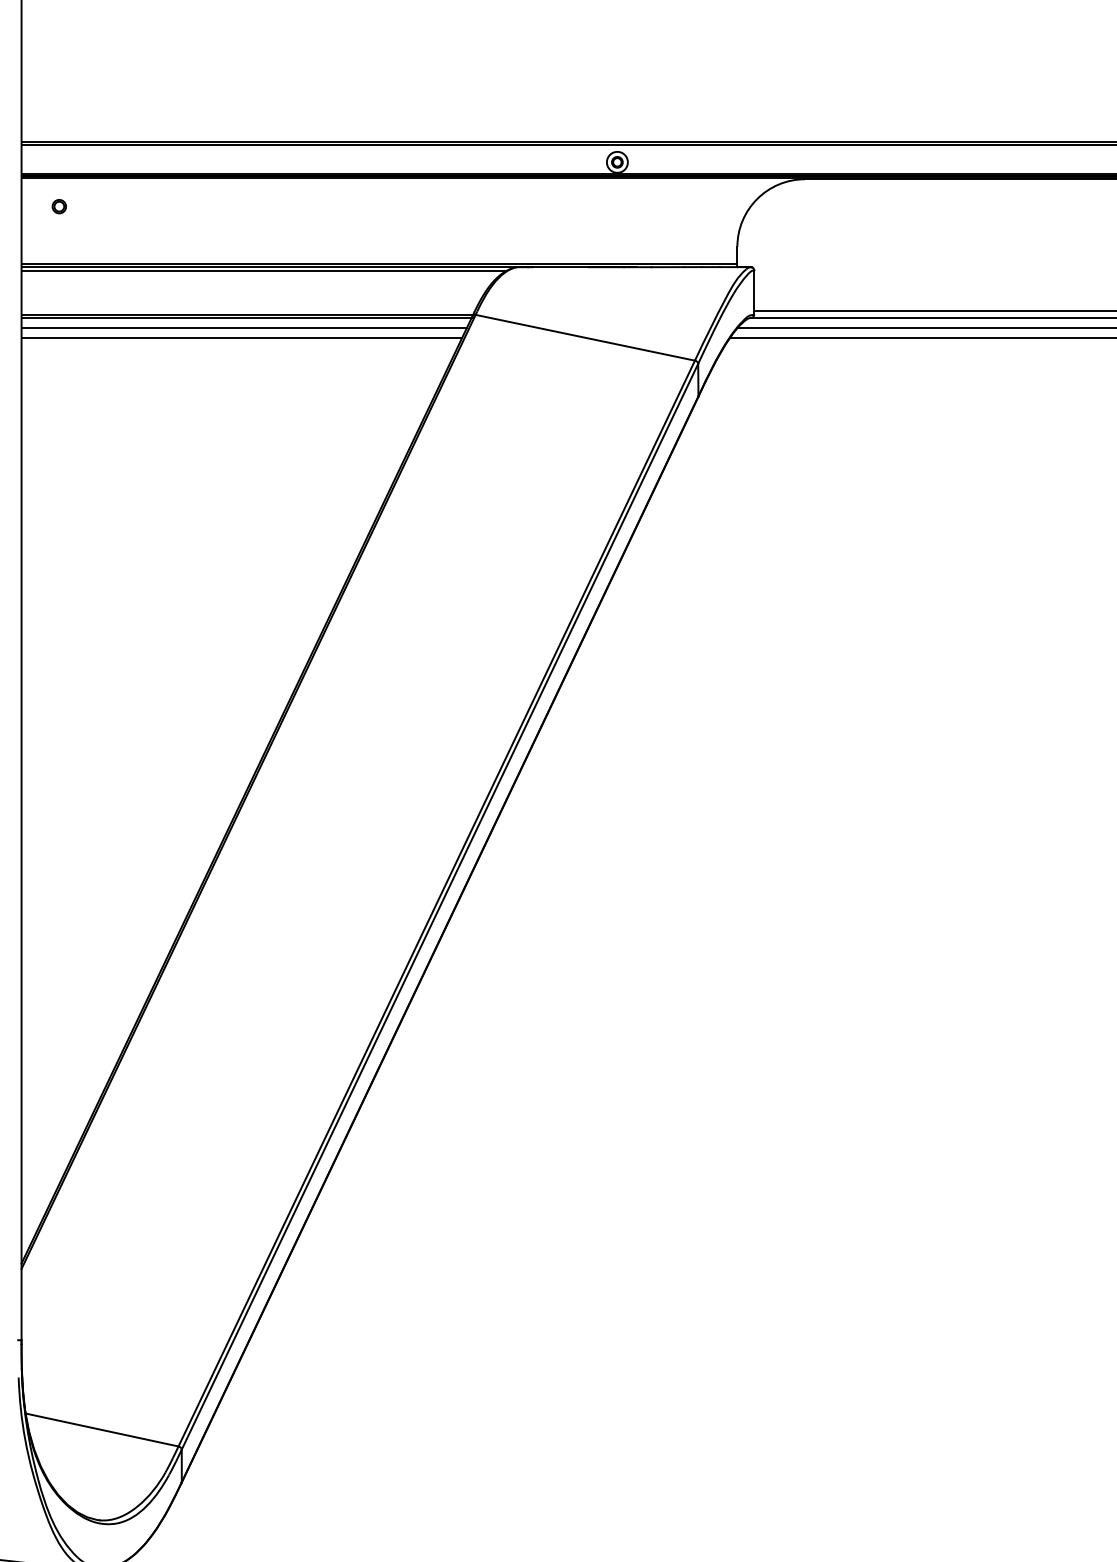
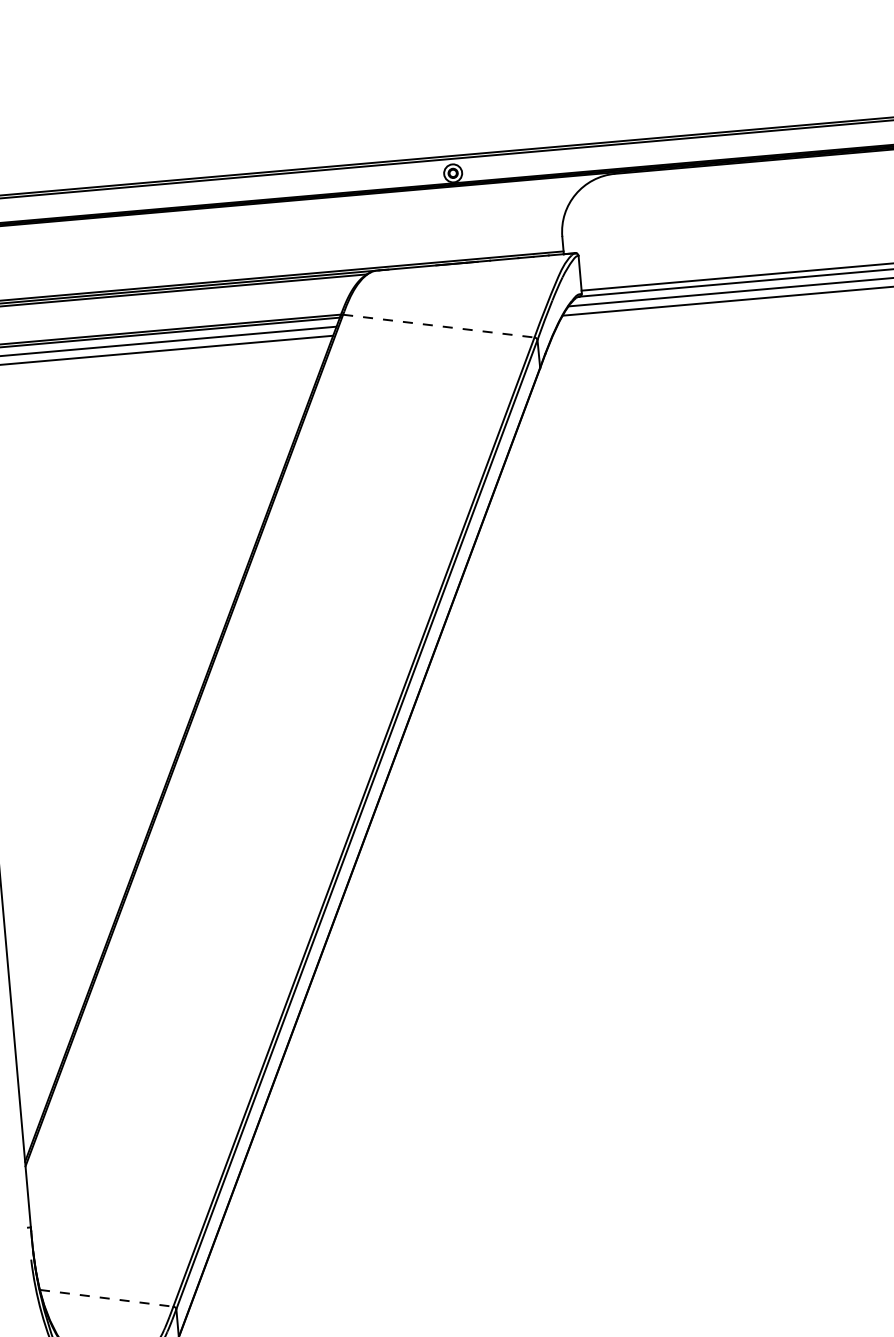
line: (585, 337) -> (438, 325), solid -> dashed
line: (102, 1430) -> (107, 1298), solid -> dashed

